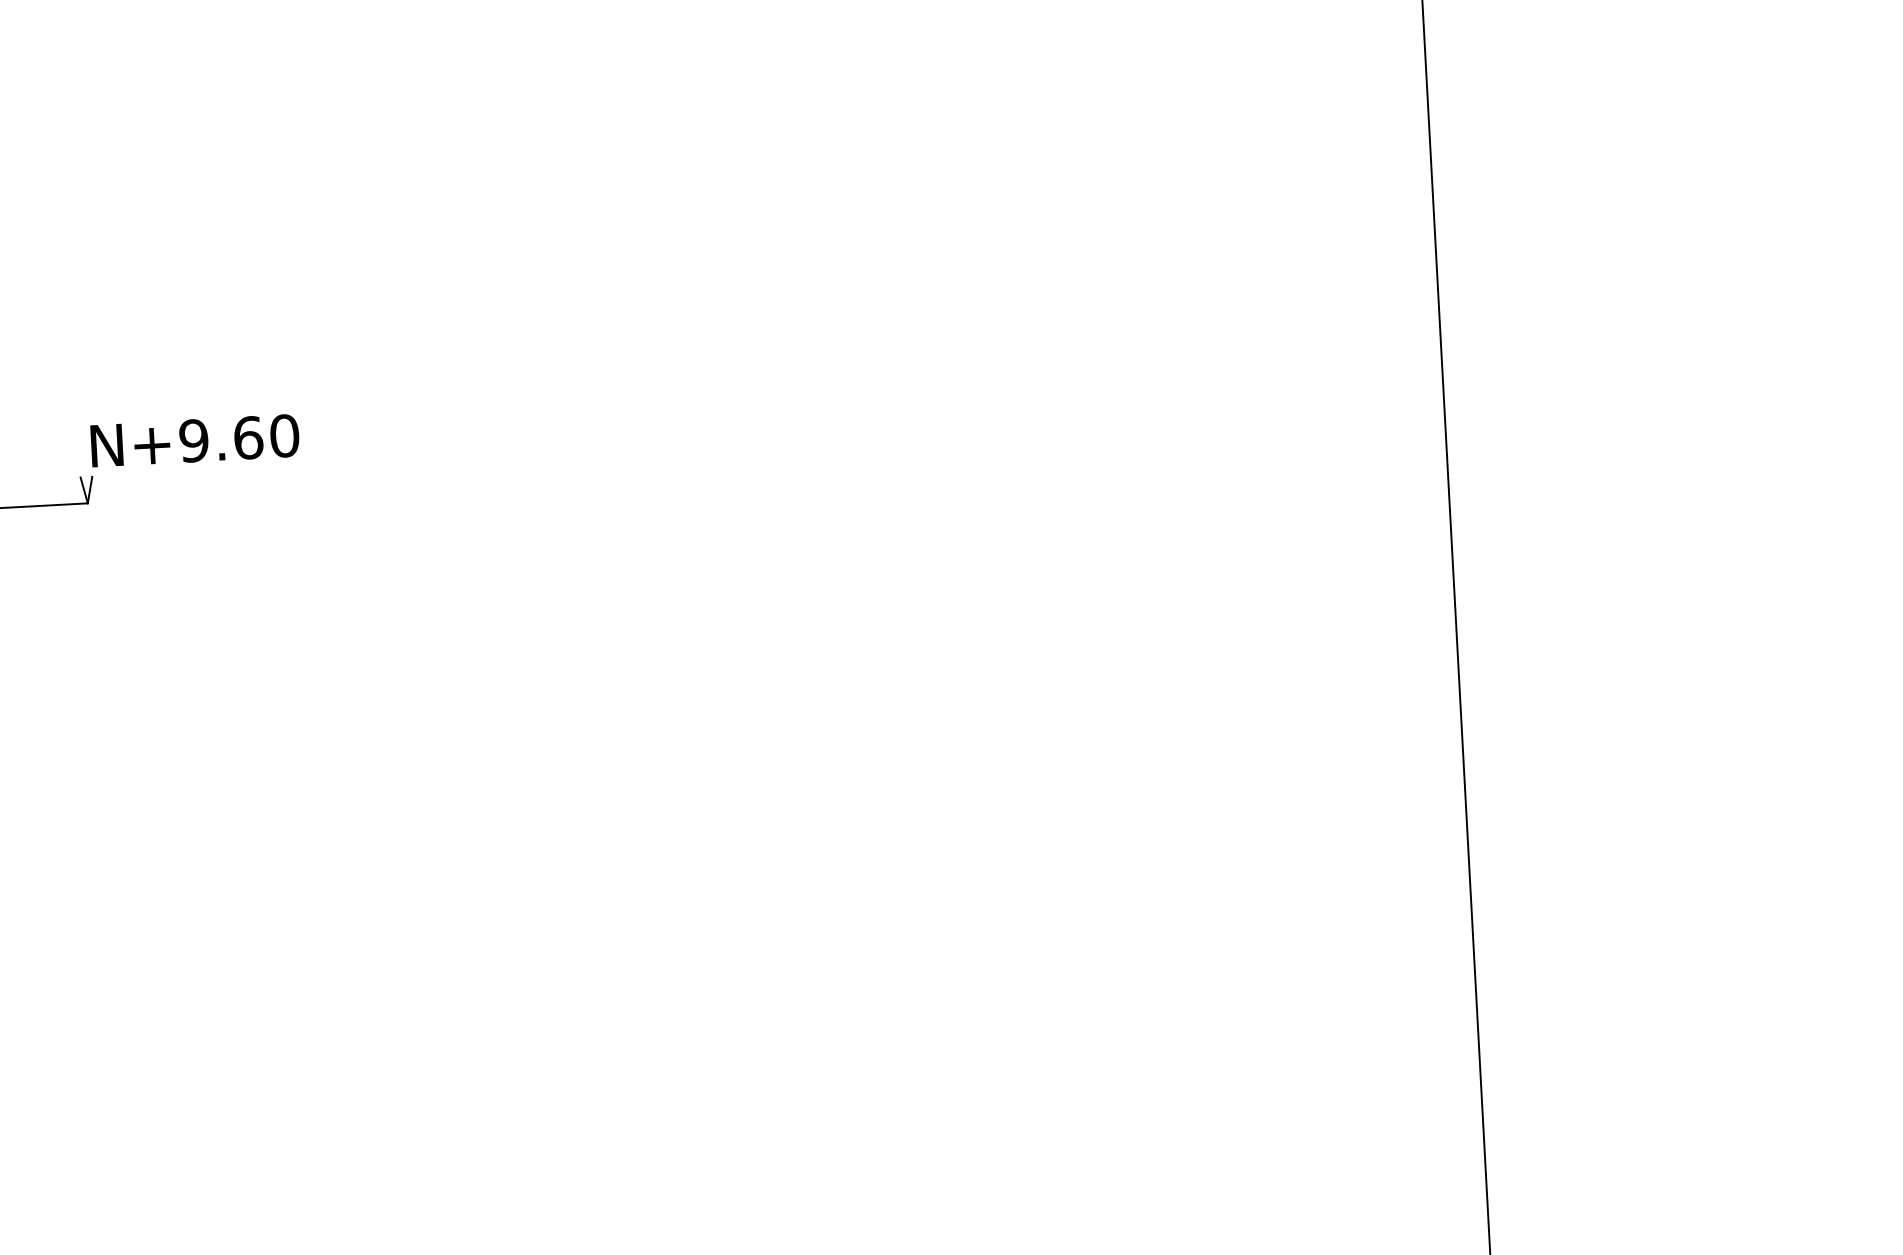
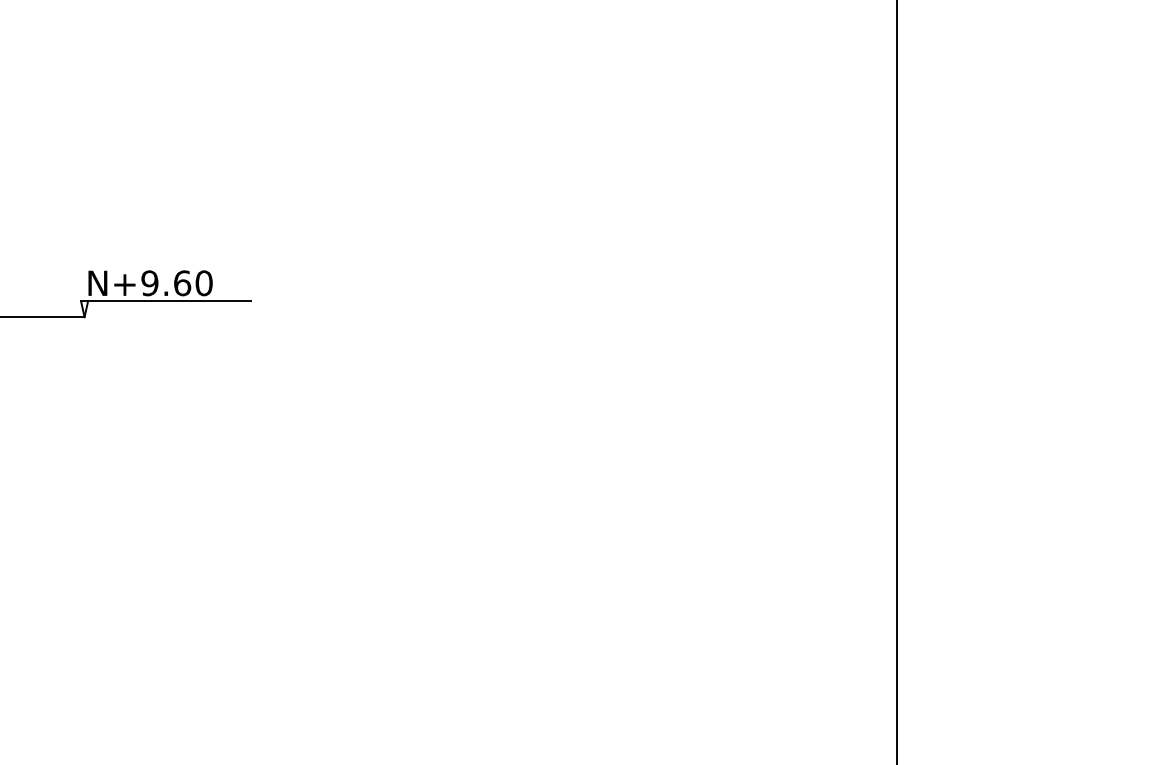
line: (221, 469) -> (165, 301), added

